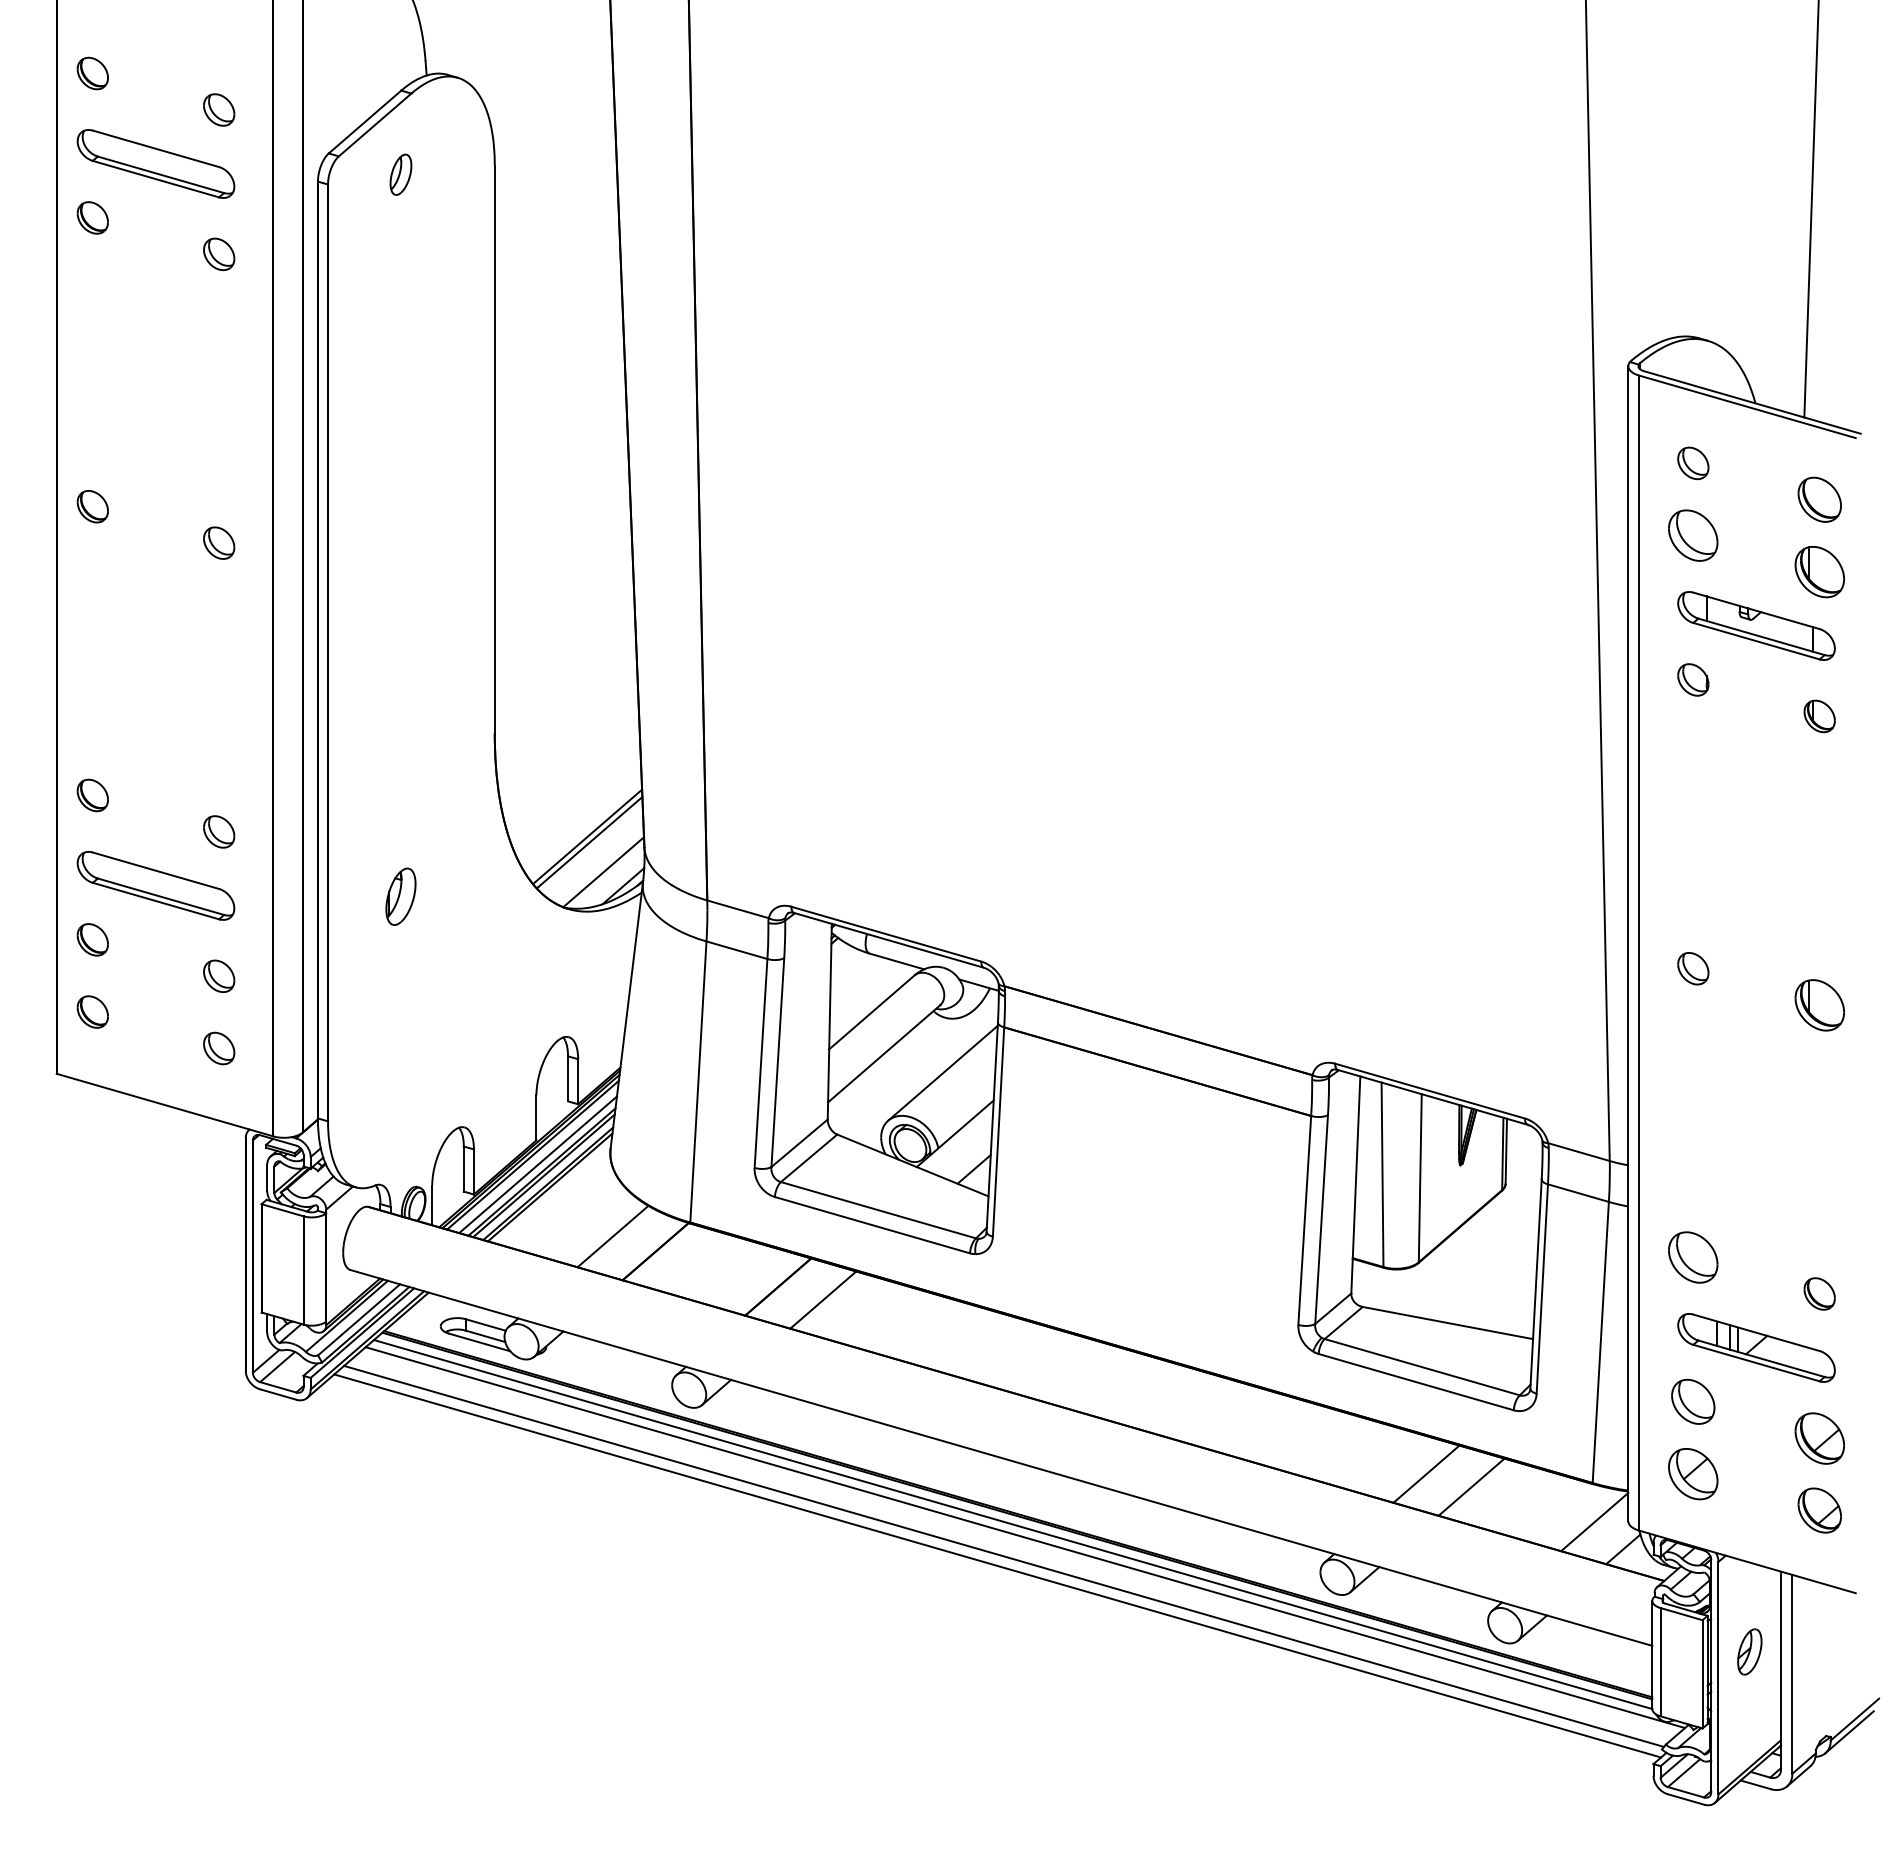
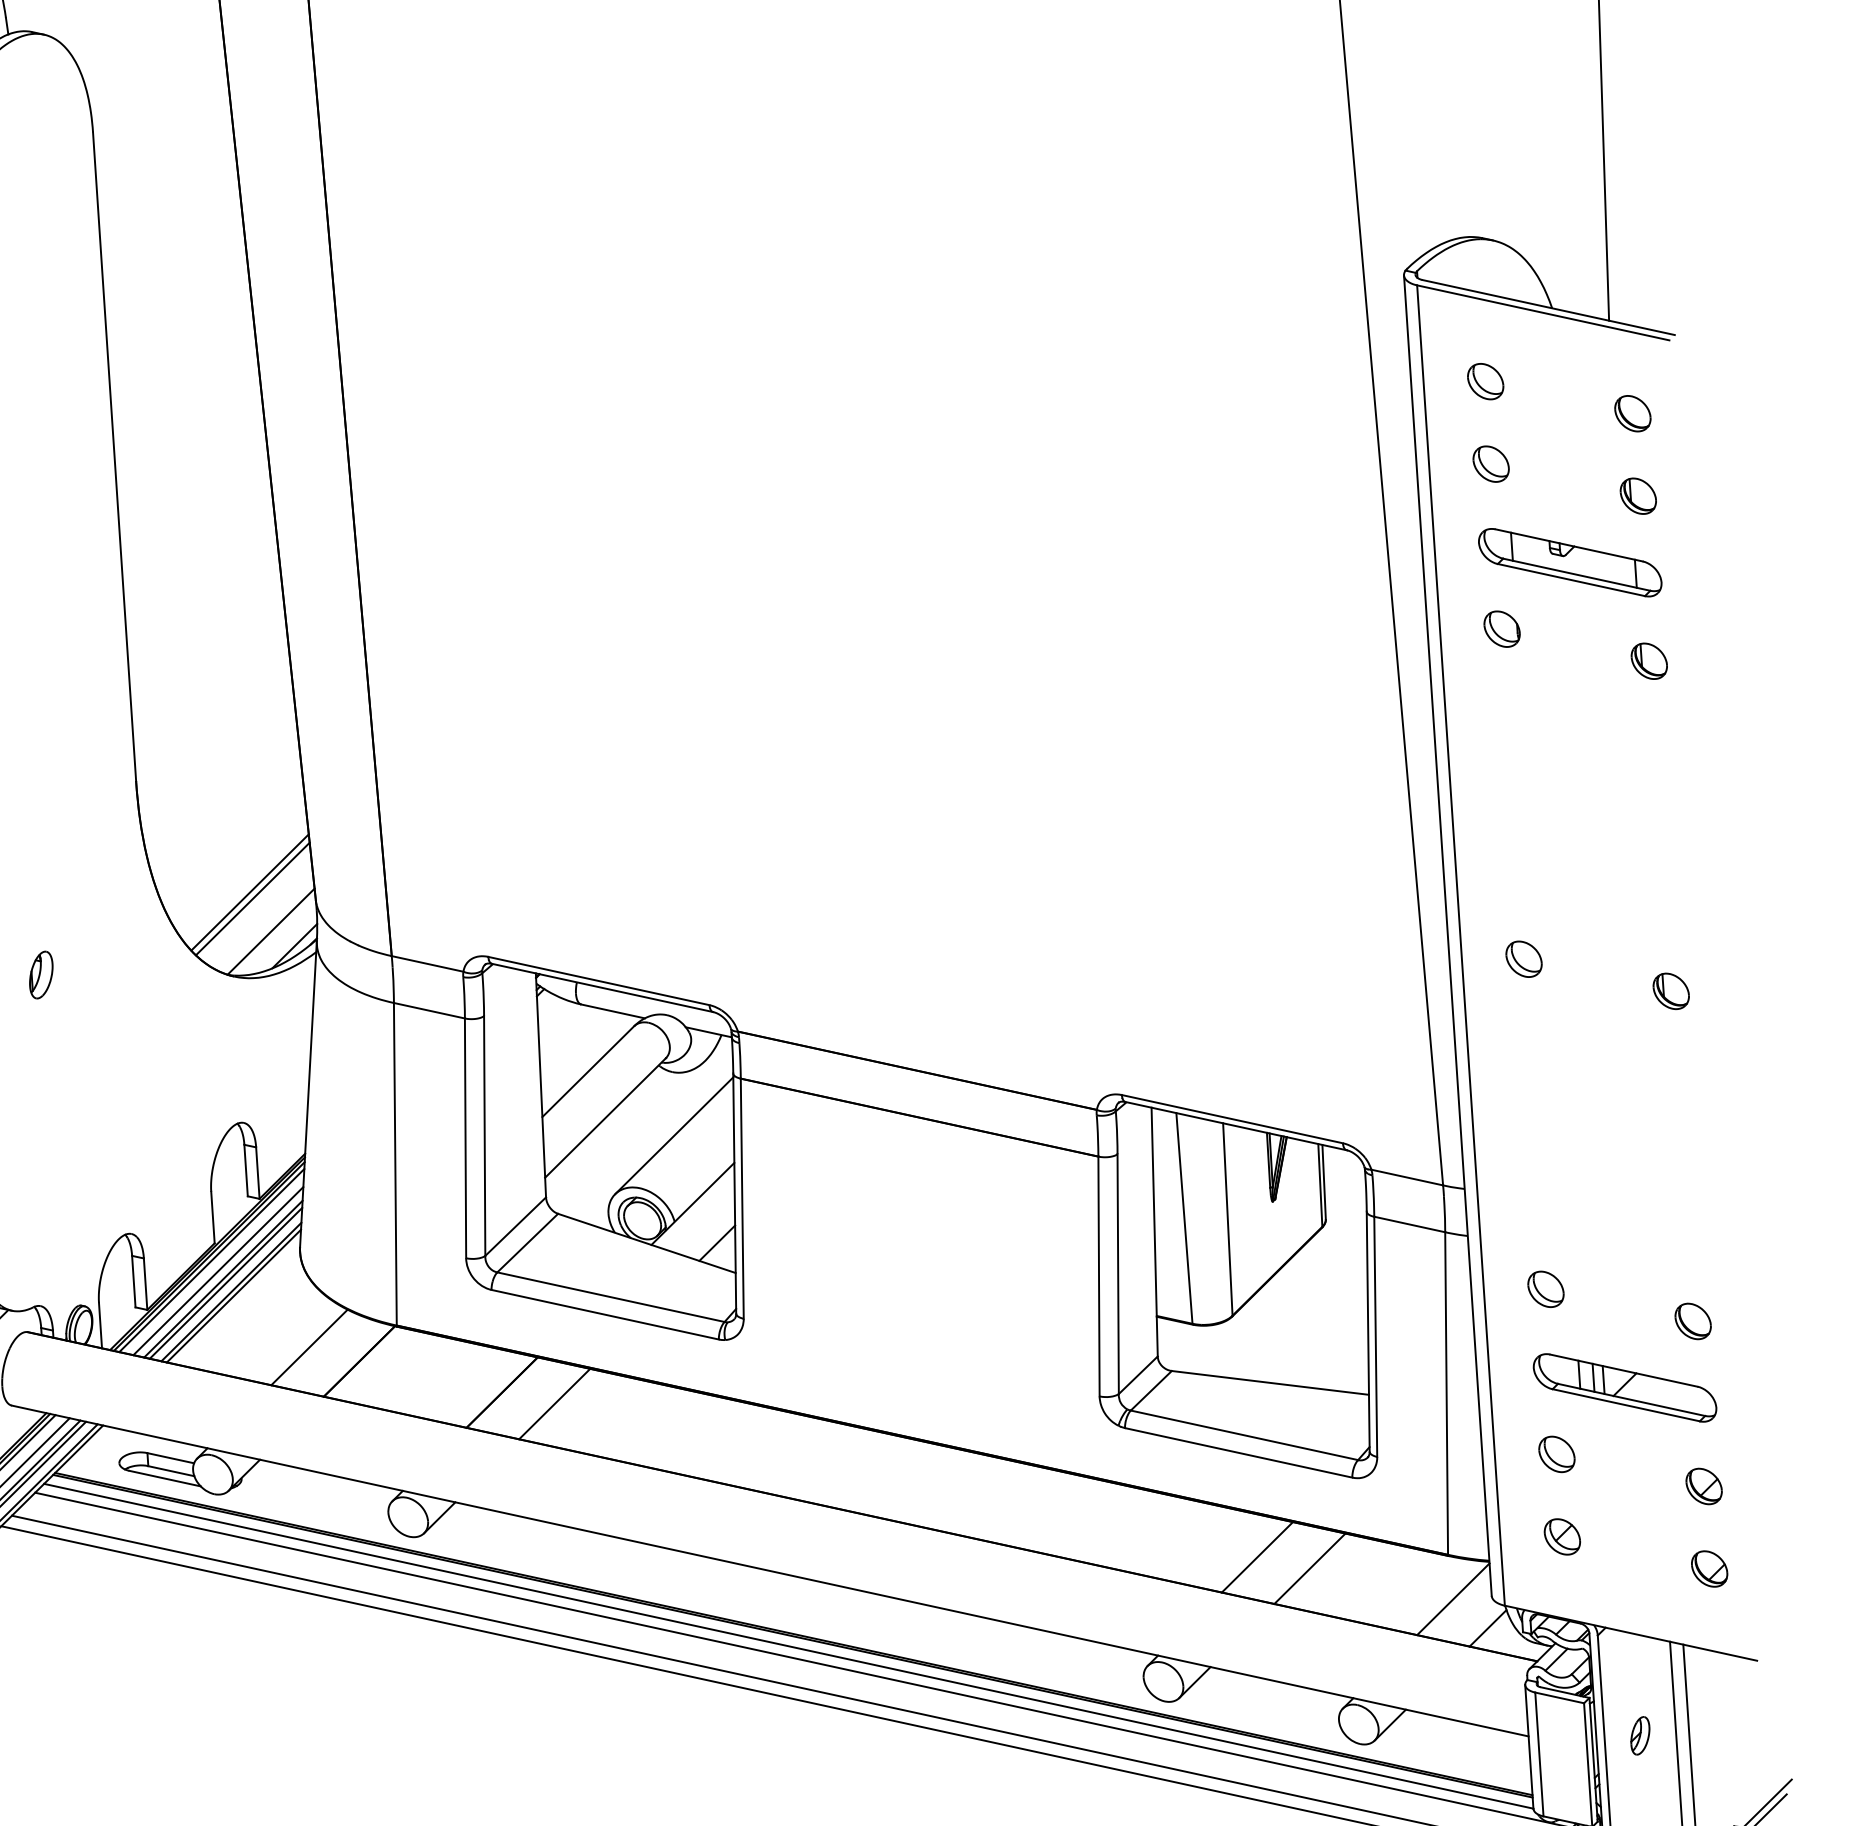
part: (1819, 499) -> (1632, 413), size x0.71
part: (1693, 535) -> (1491, 464), size x0.62
part: (1819, 571) -> (1638, 495), size x0.62
part: (400, 896) -> (40, 974), size x0.71
part: (1819, 1004) -> (1670, 990), size x0.62
part: (1693, 1257) -> (1546, 1289), size x0.62
part: (1693, 1401) -> (1557, 1453), size x0.71
part: (1819, 1437) -> (1703, 1485), size x0.62
part: (1693, 1473) -> (1562, 1536), size x0.62
part: (1819, 1510) -> (1709, 1568), size x0.71
part: (1749, 1651) -> (1640, 1735), size x0.71

